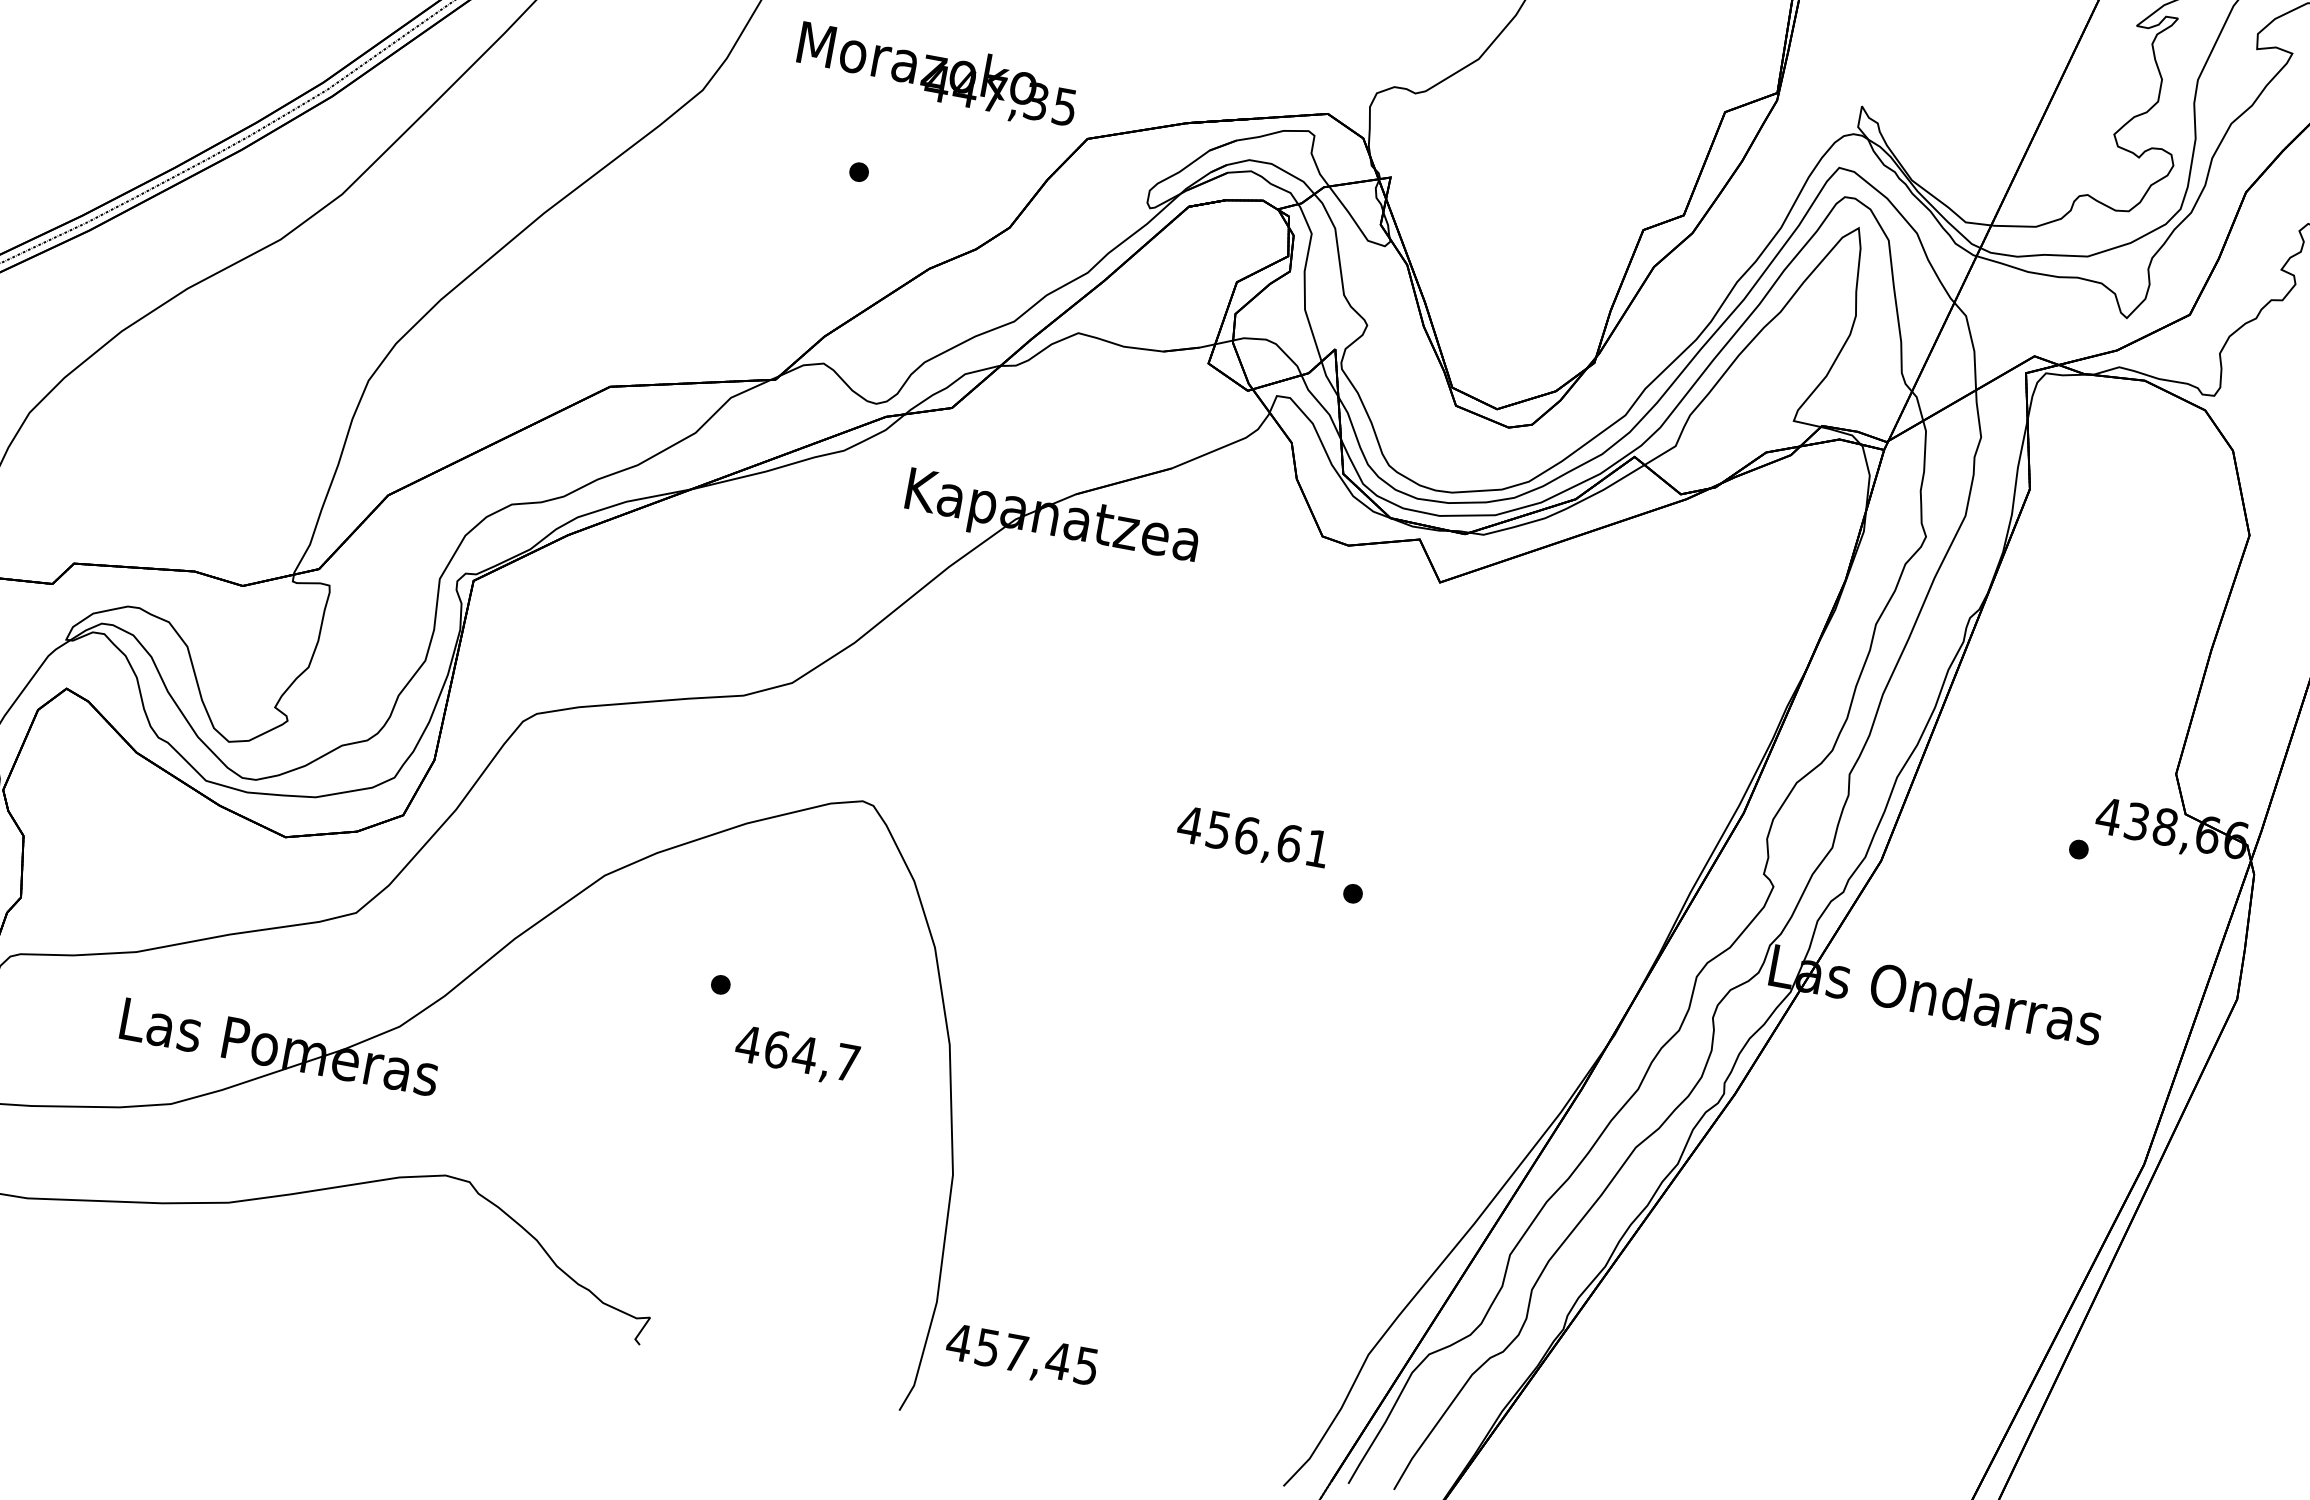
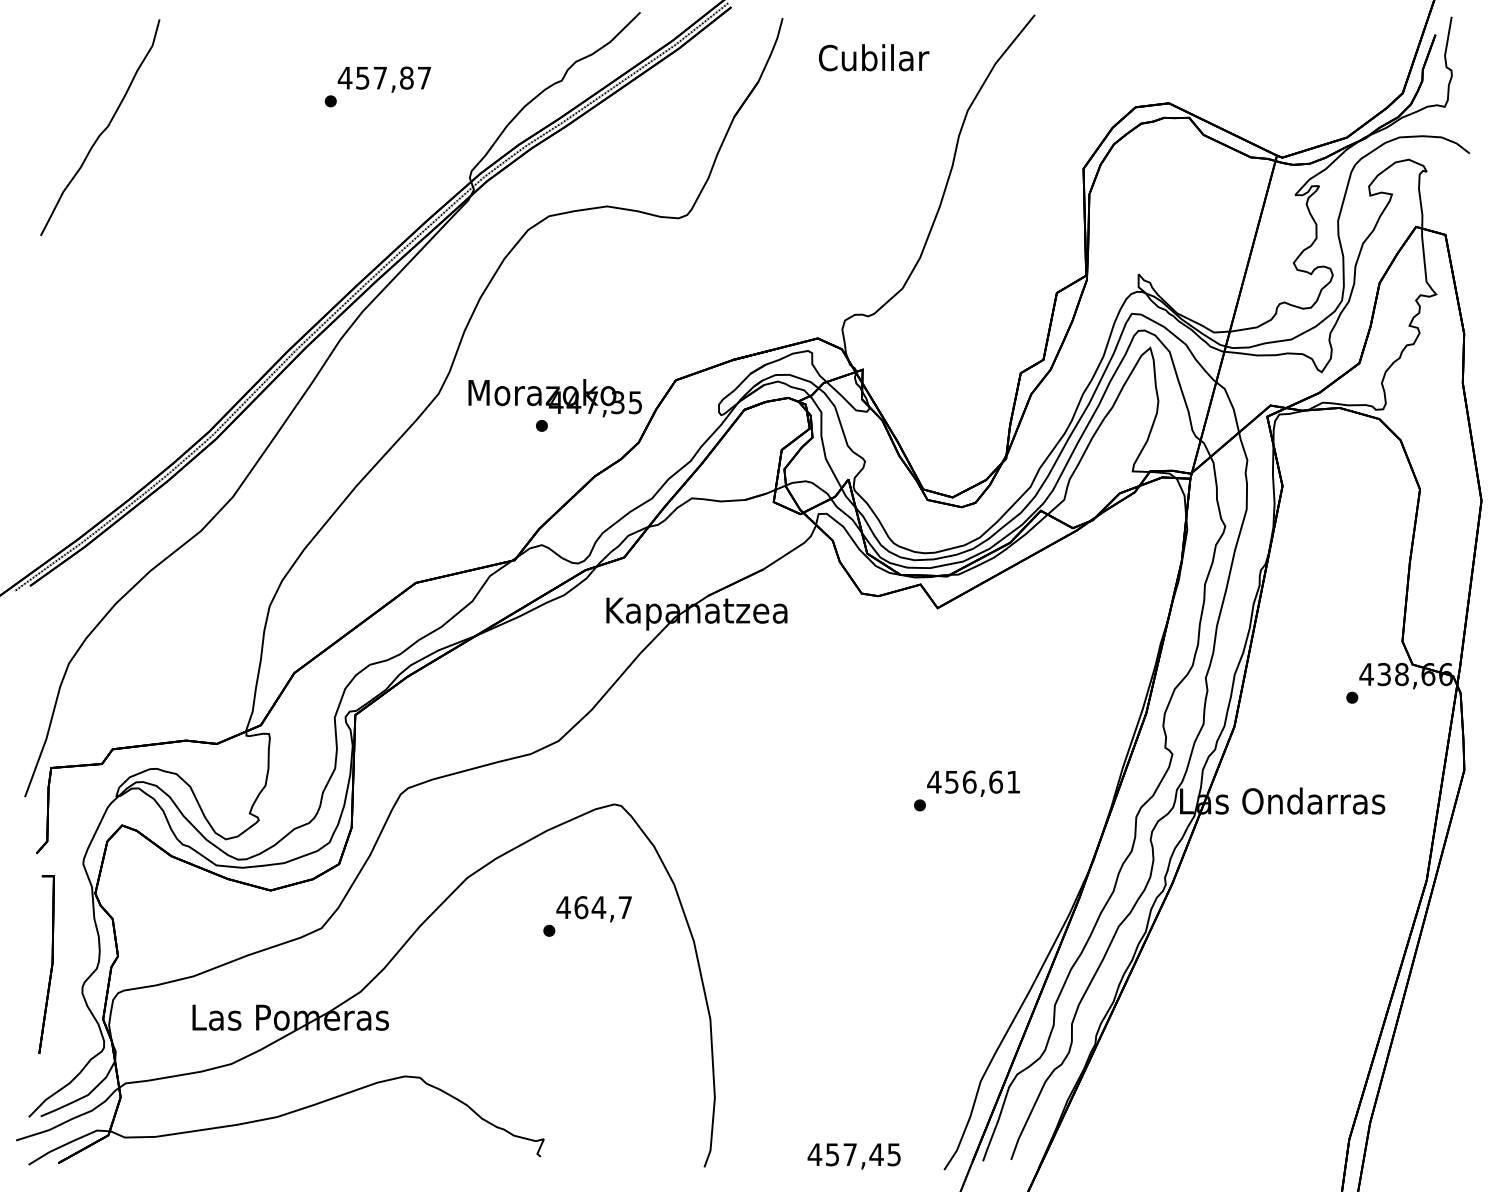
text: (936, 76) -> (554, 398), moved
text: (1252, 838) -> (973, 783), moved
text: (795, 1056) -> (593, 909), moved
text: (1020, 1356) -> (853, 1156), moved

